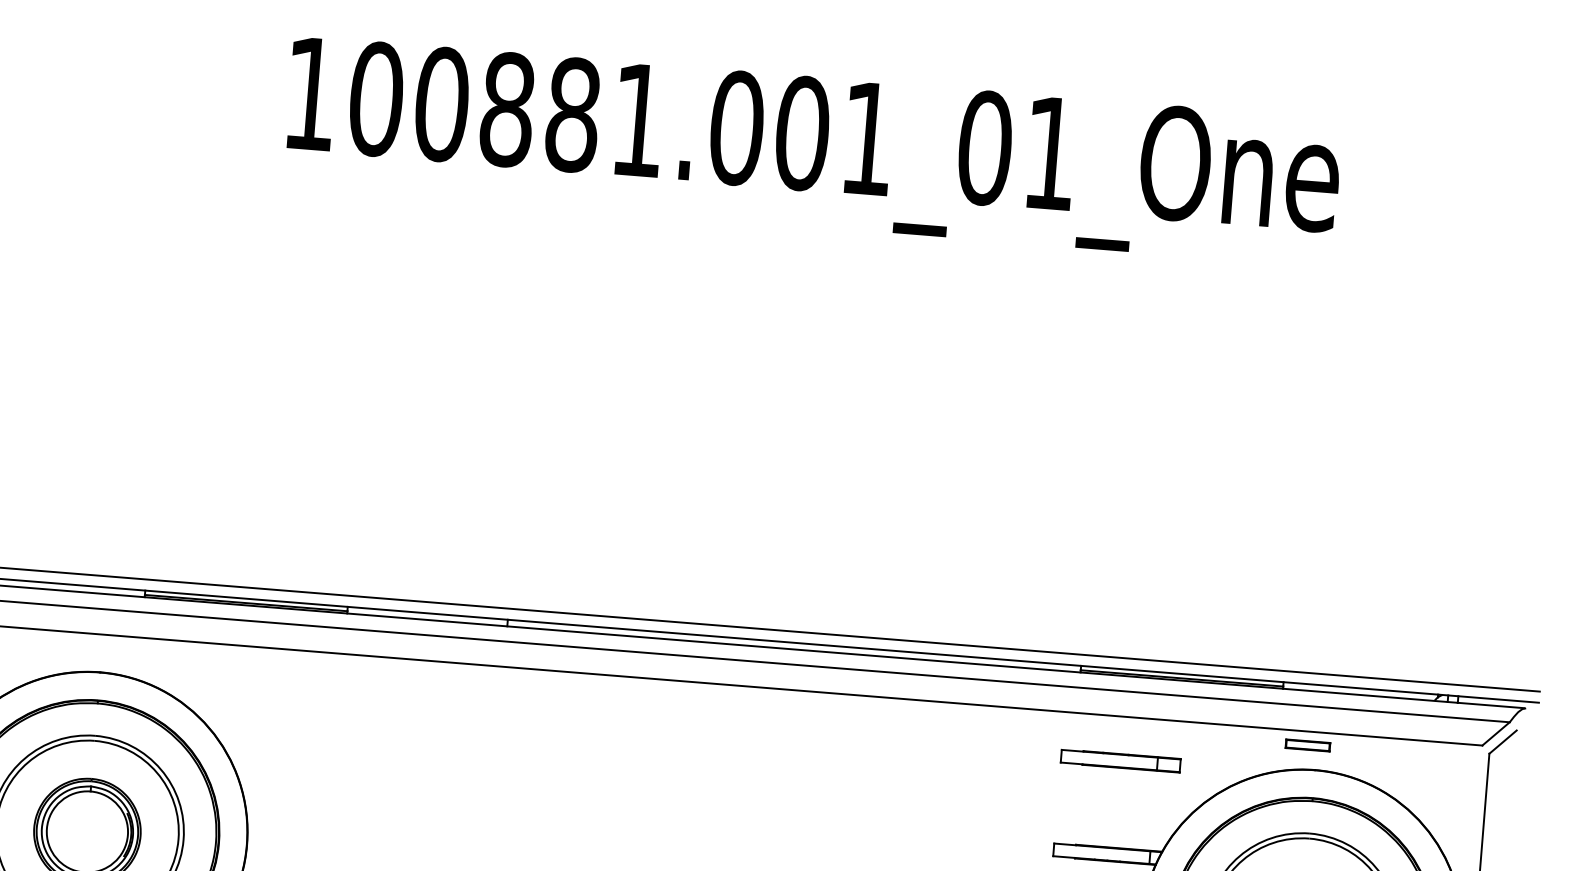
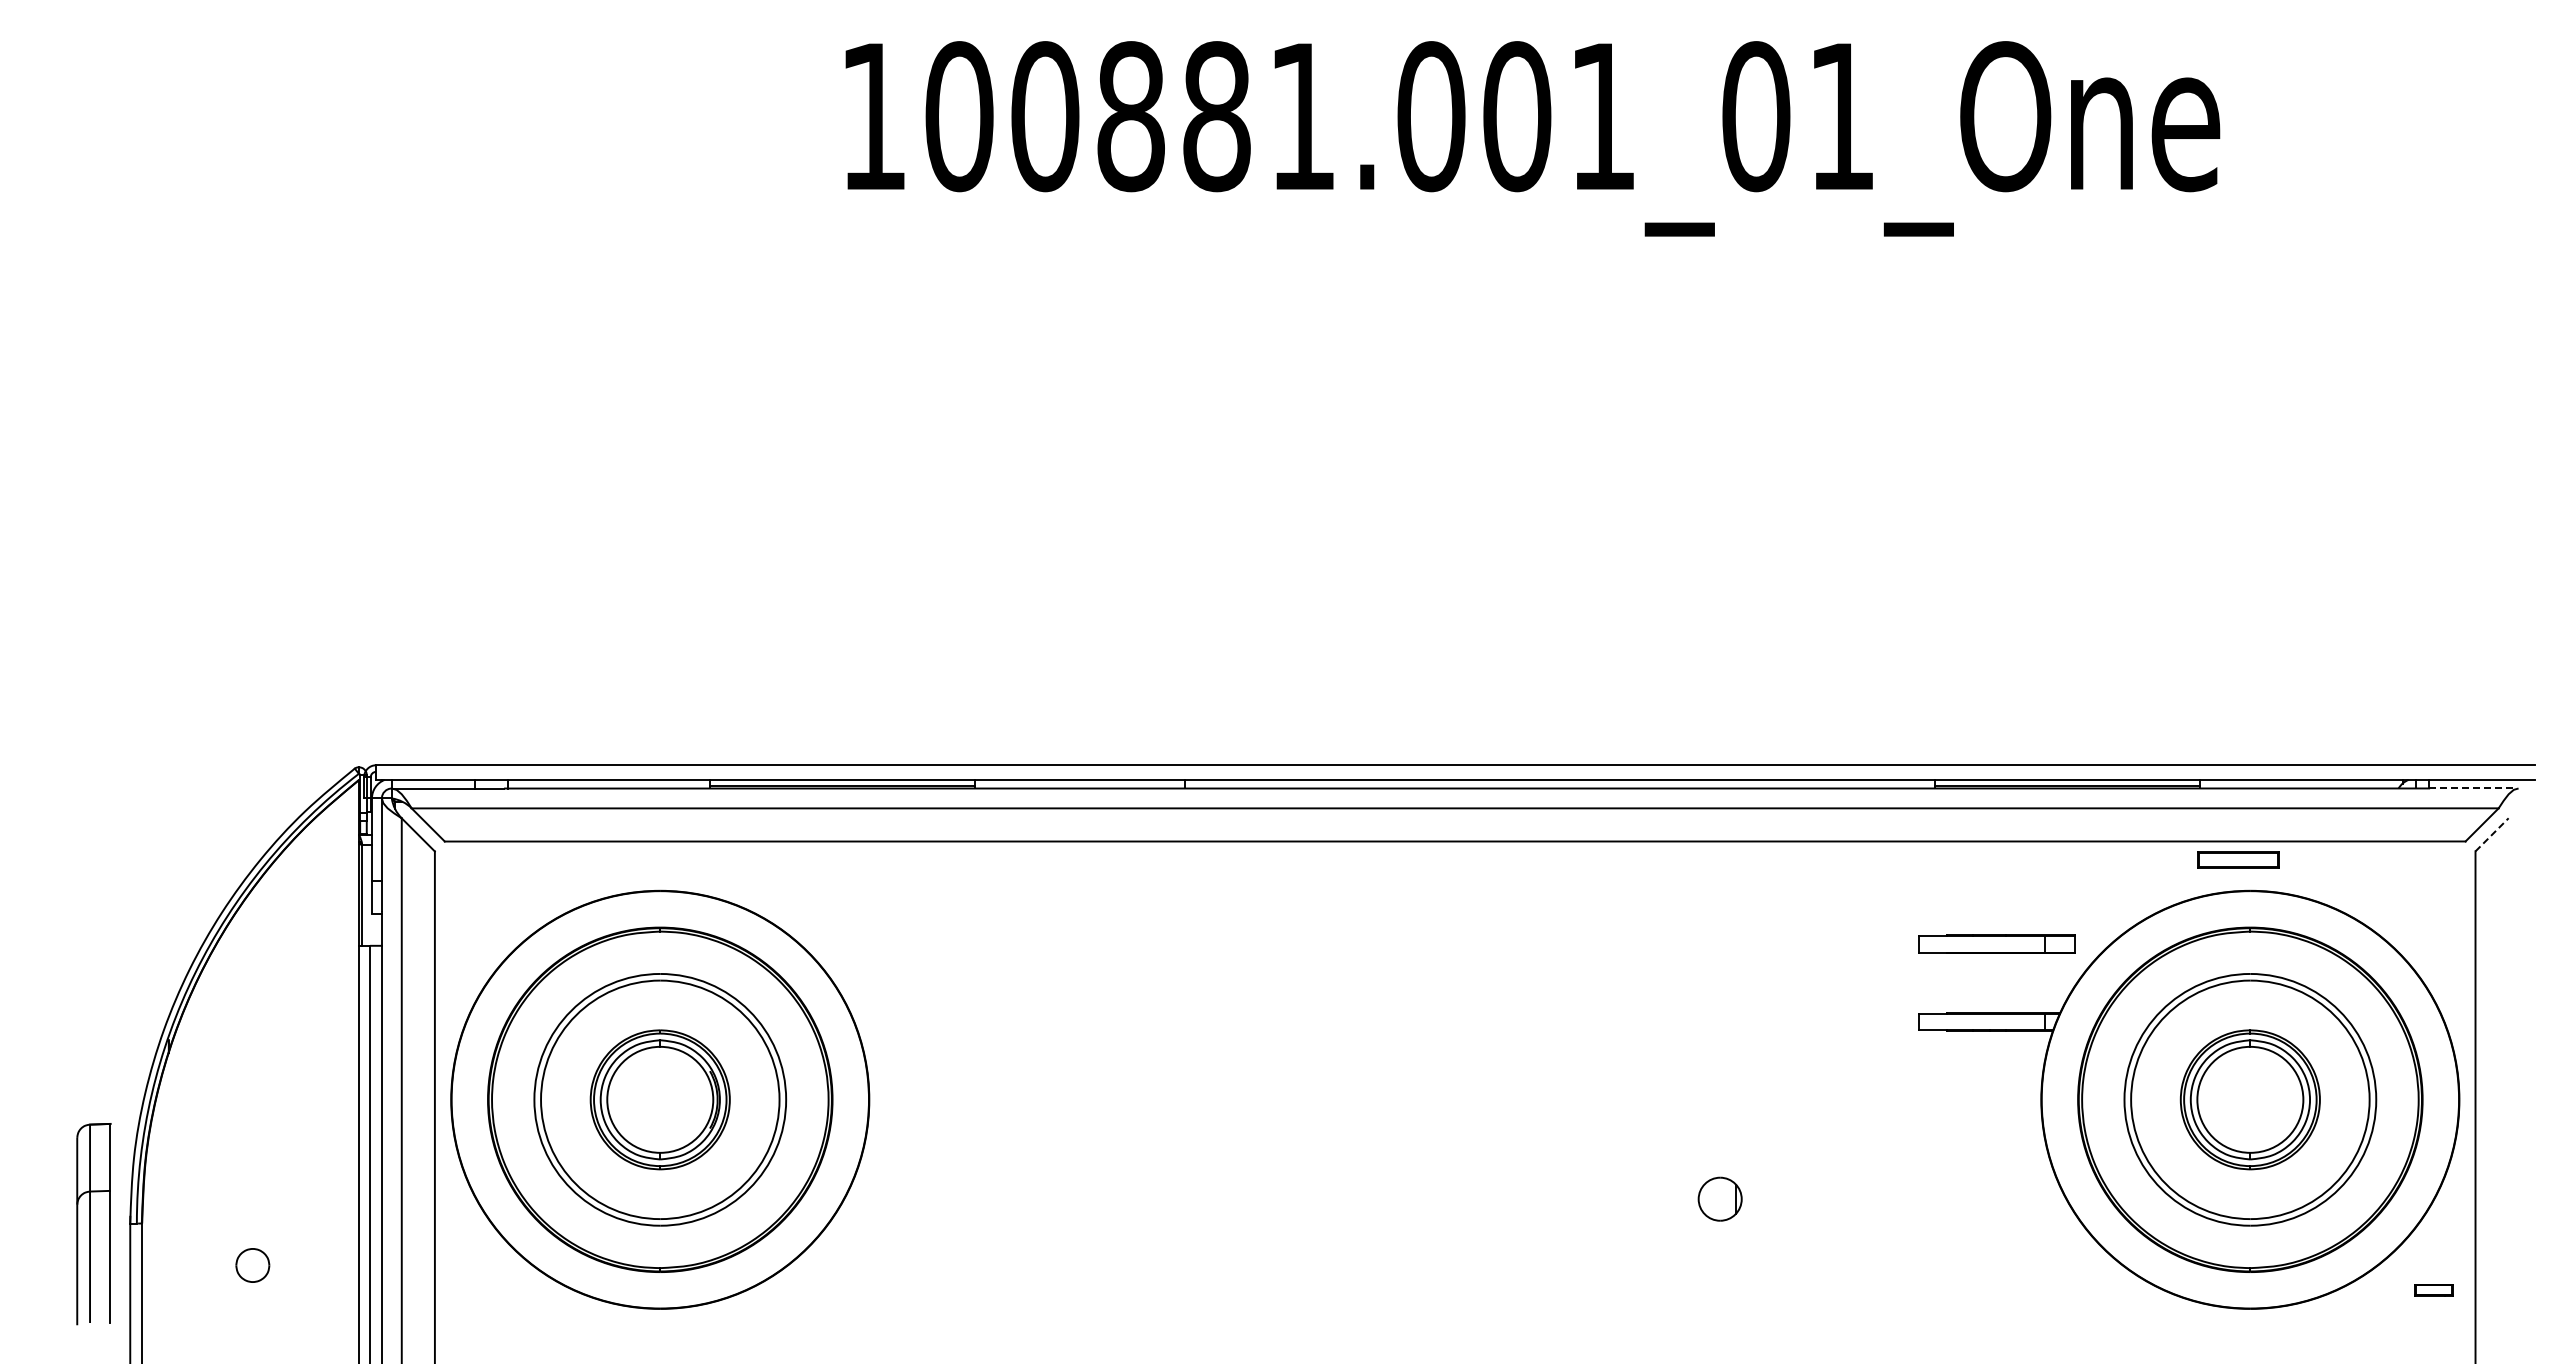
line: (1491, 705) -> (2473, 788), solid -> dashed
line: (1503, 741) -> (2492, 834), solid -> dashed
part: (1307, 745) -> (2238, 859), size x1.4
part: (1120, 760) -> (1996, 943), moved

